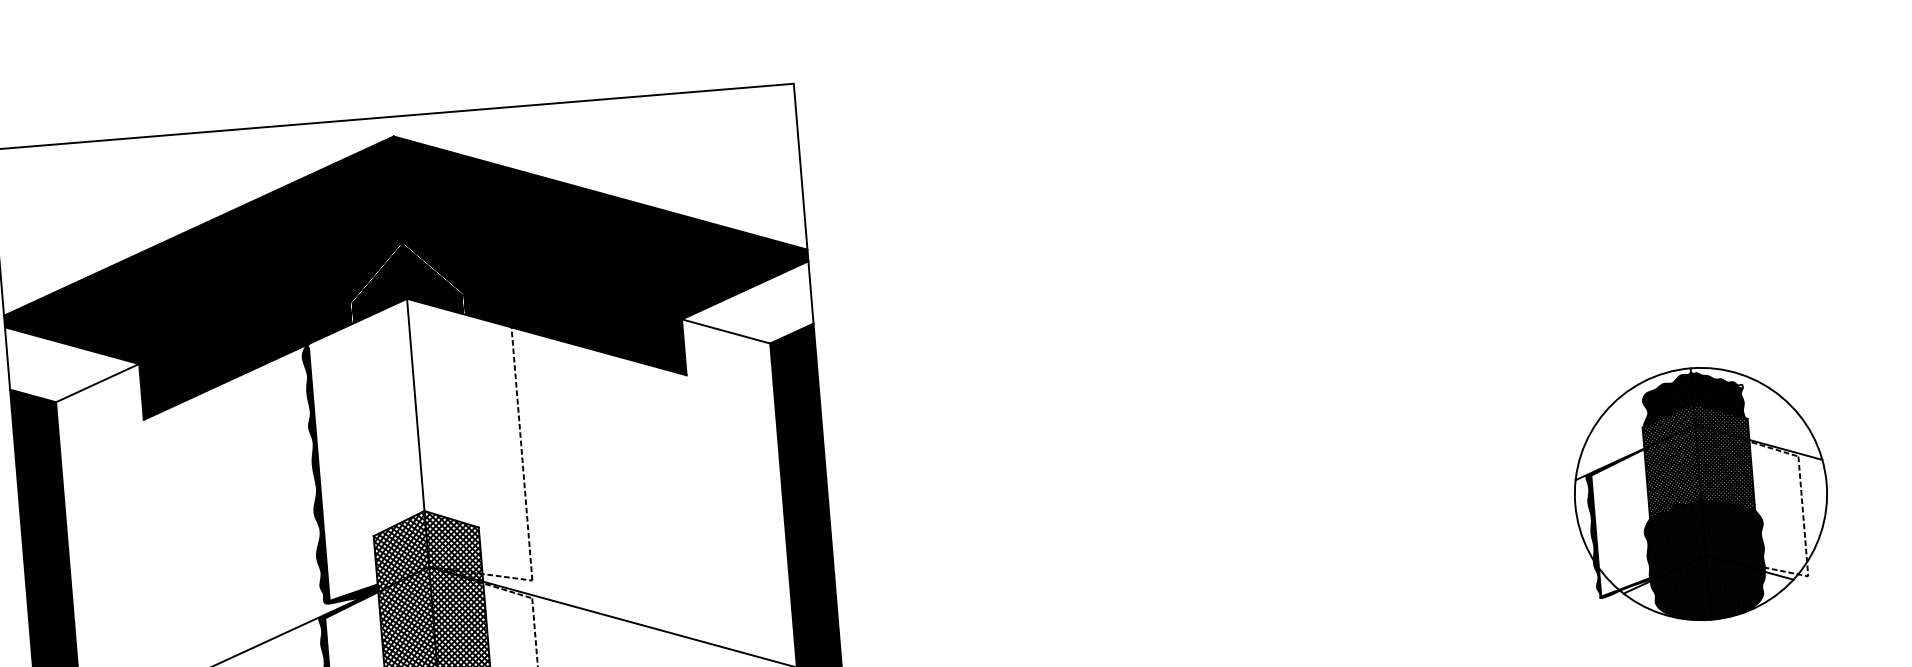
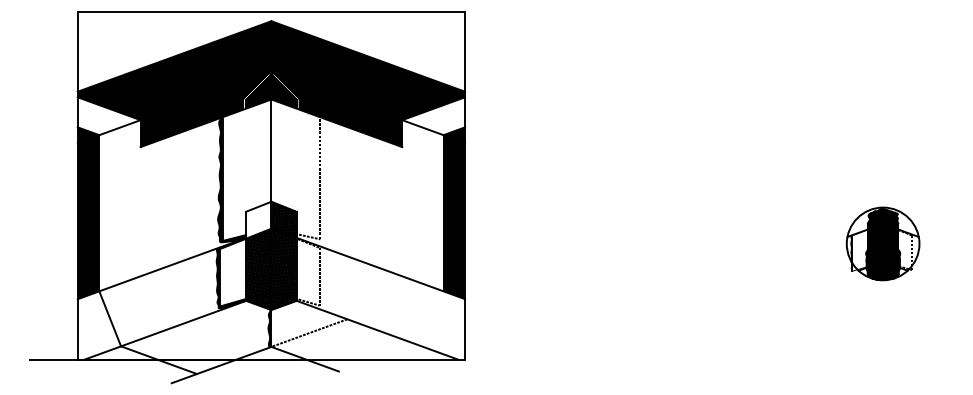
part: (1699, 493) -> (882, 243), size x0.6
hatch: (400, 552) -> (258, 220), removed

